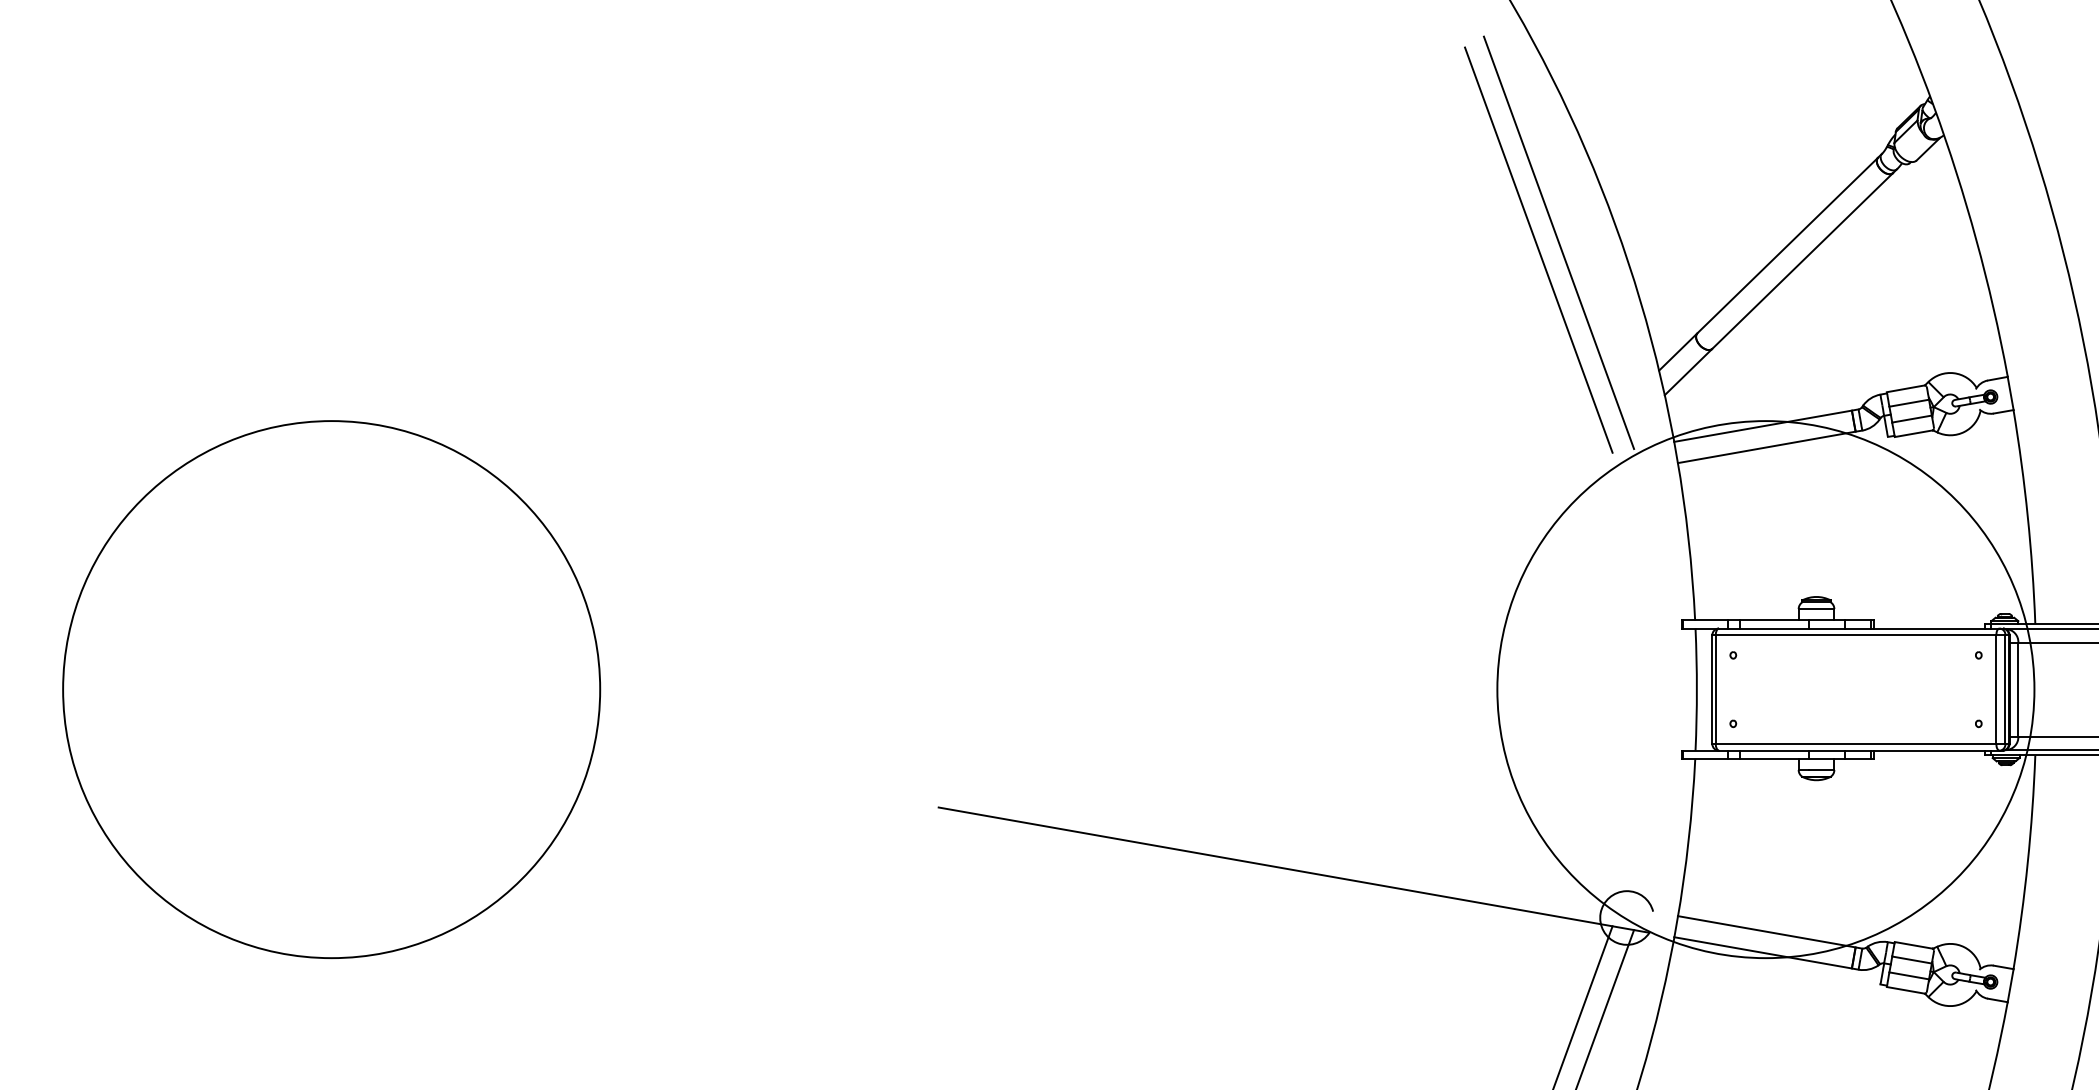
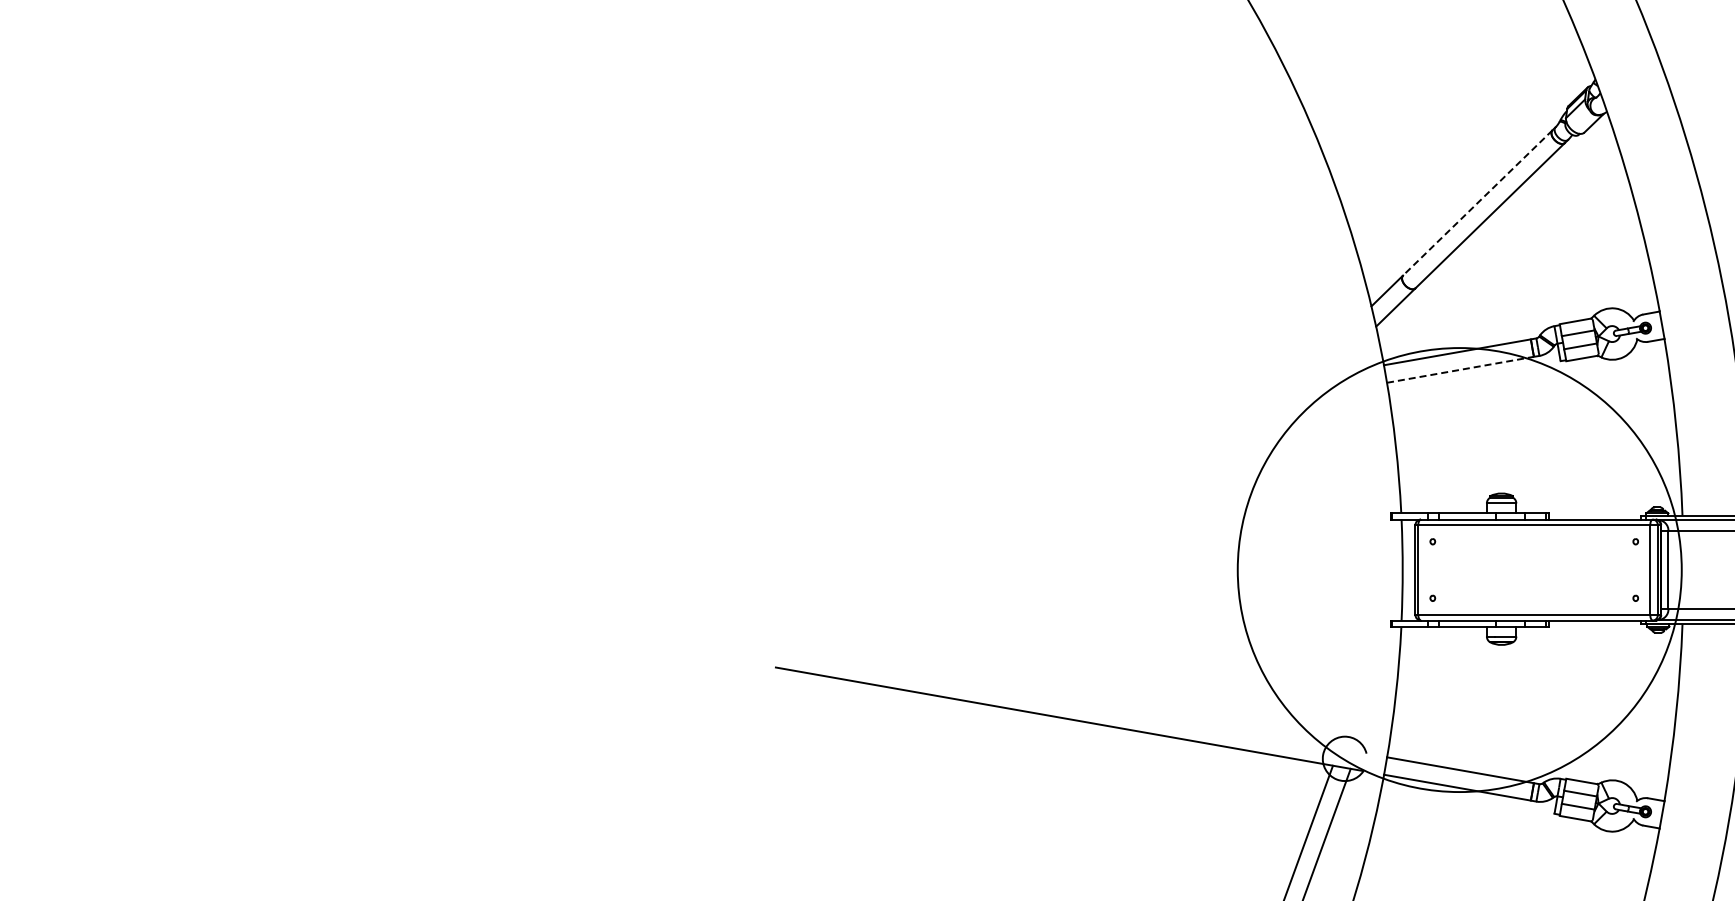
line: (1558, 242) -> (1288, 200), removed
line: (1787, 246) -> (1477, 203), solid -> dashed
line: (1539, 249) -> (1272, 206), removed
line: (1766, 447) -> (1460, 369), solid -> dashed
circle: (330, 688) -> (273, 569), removed

